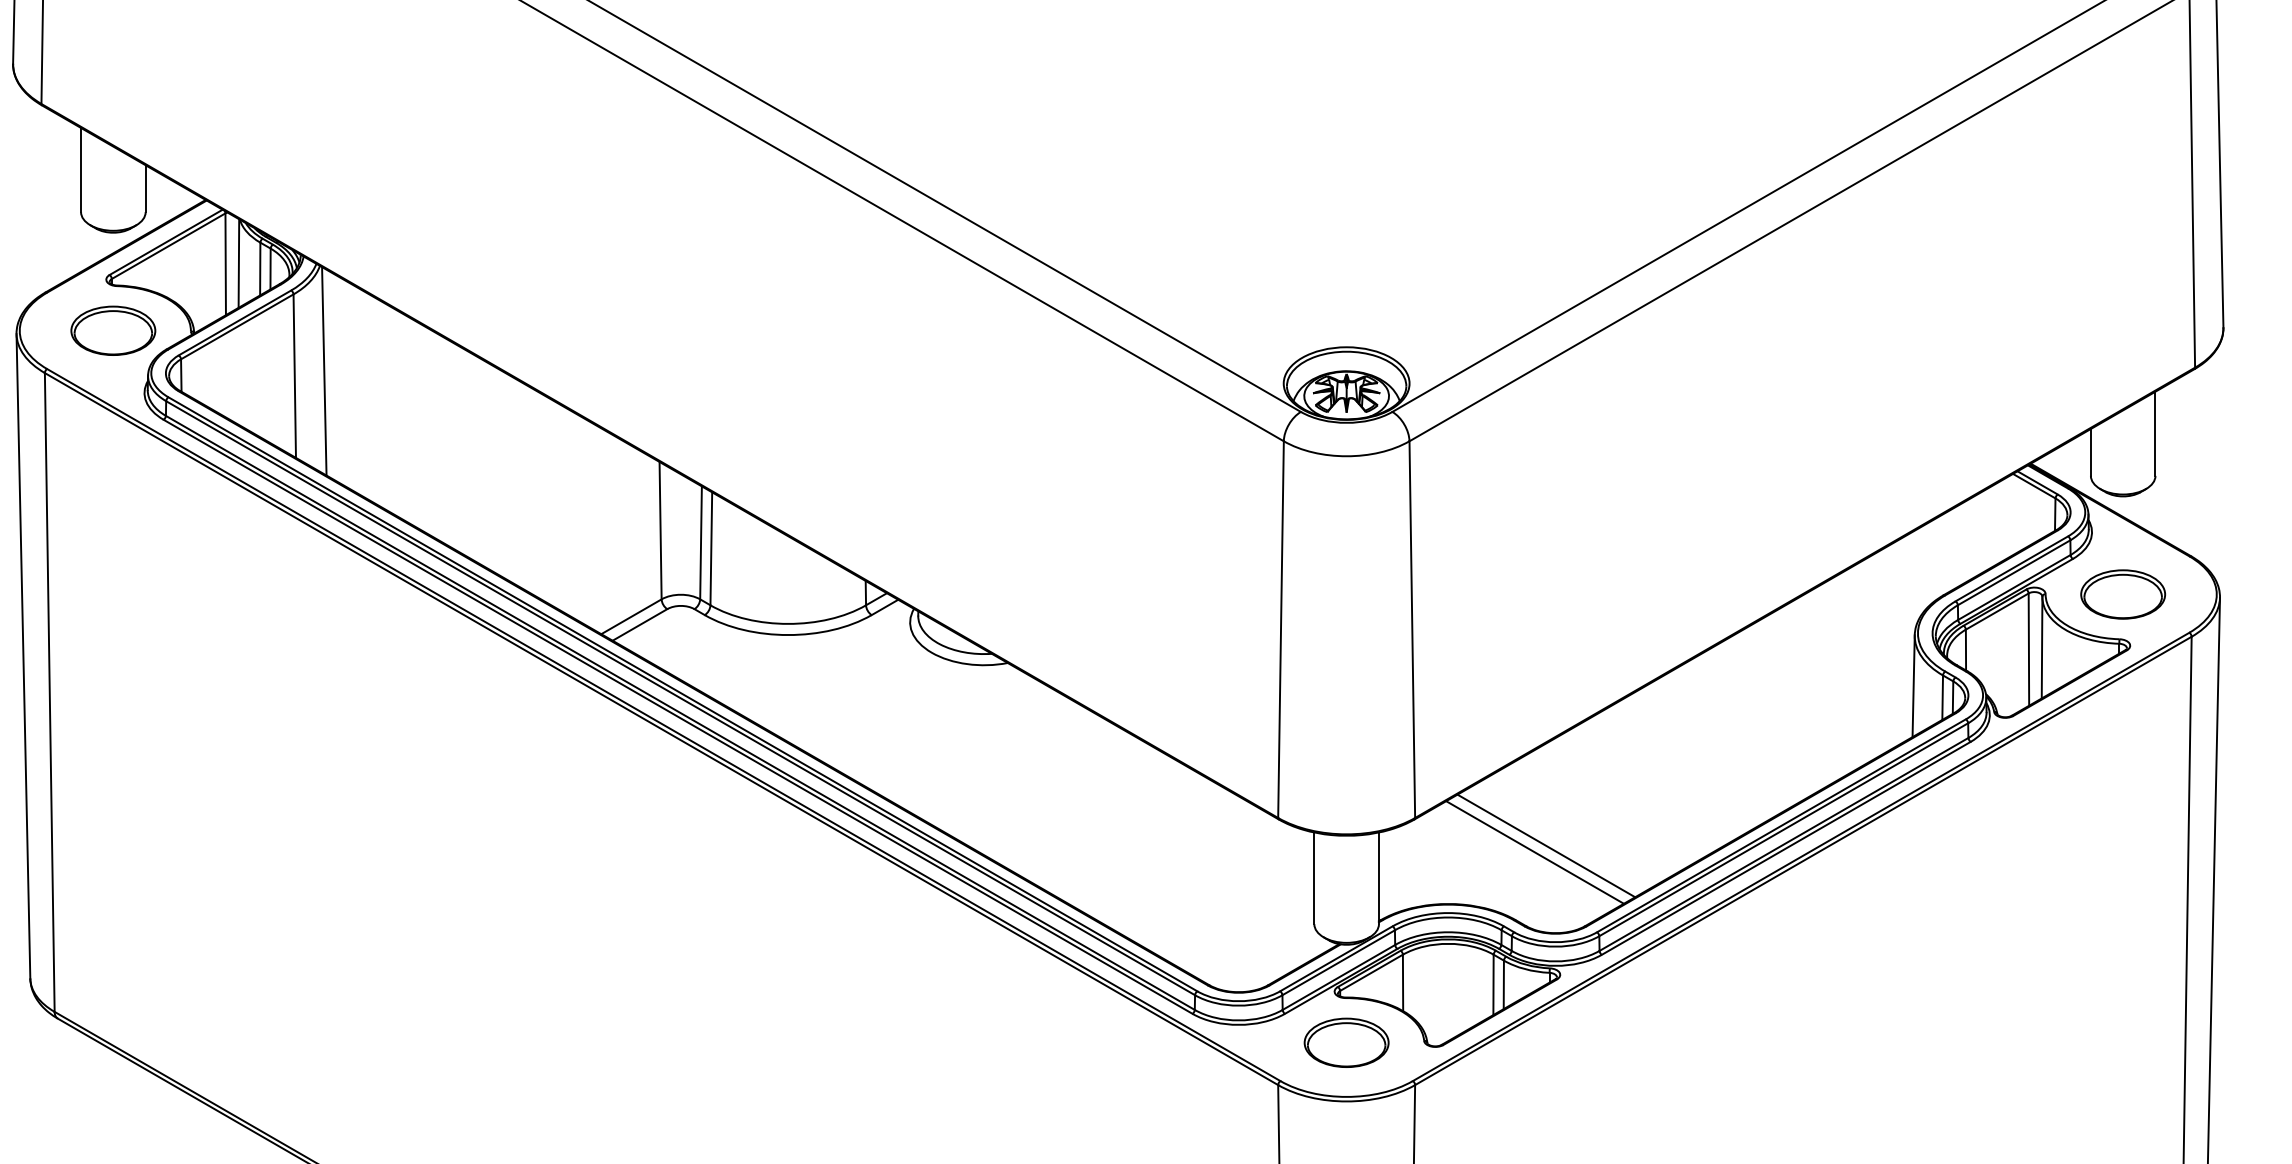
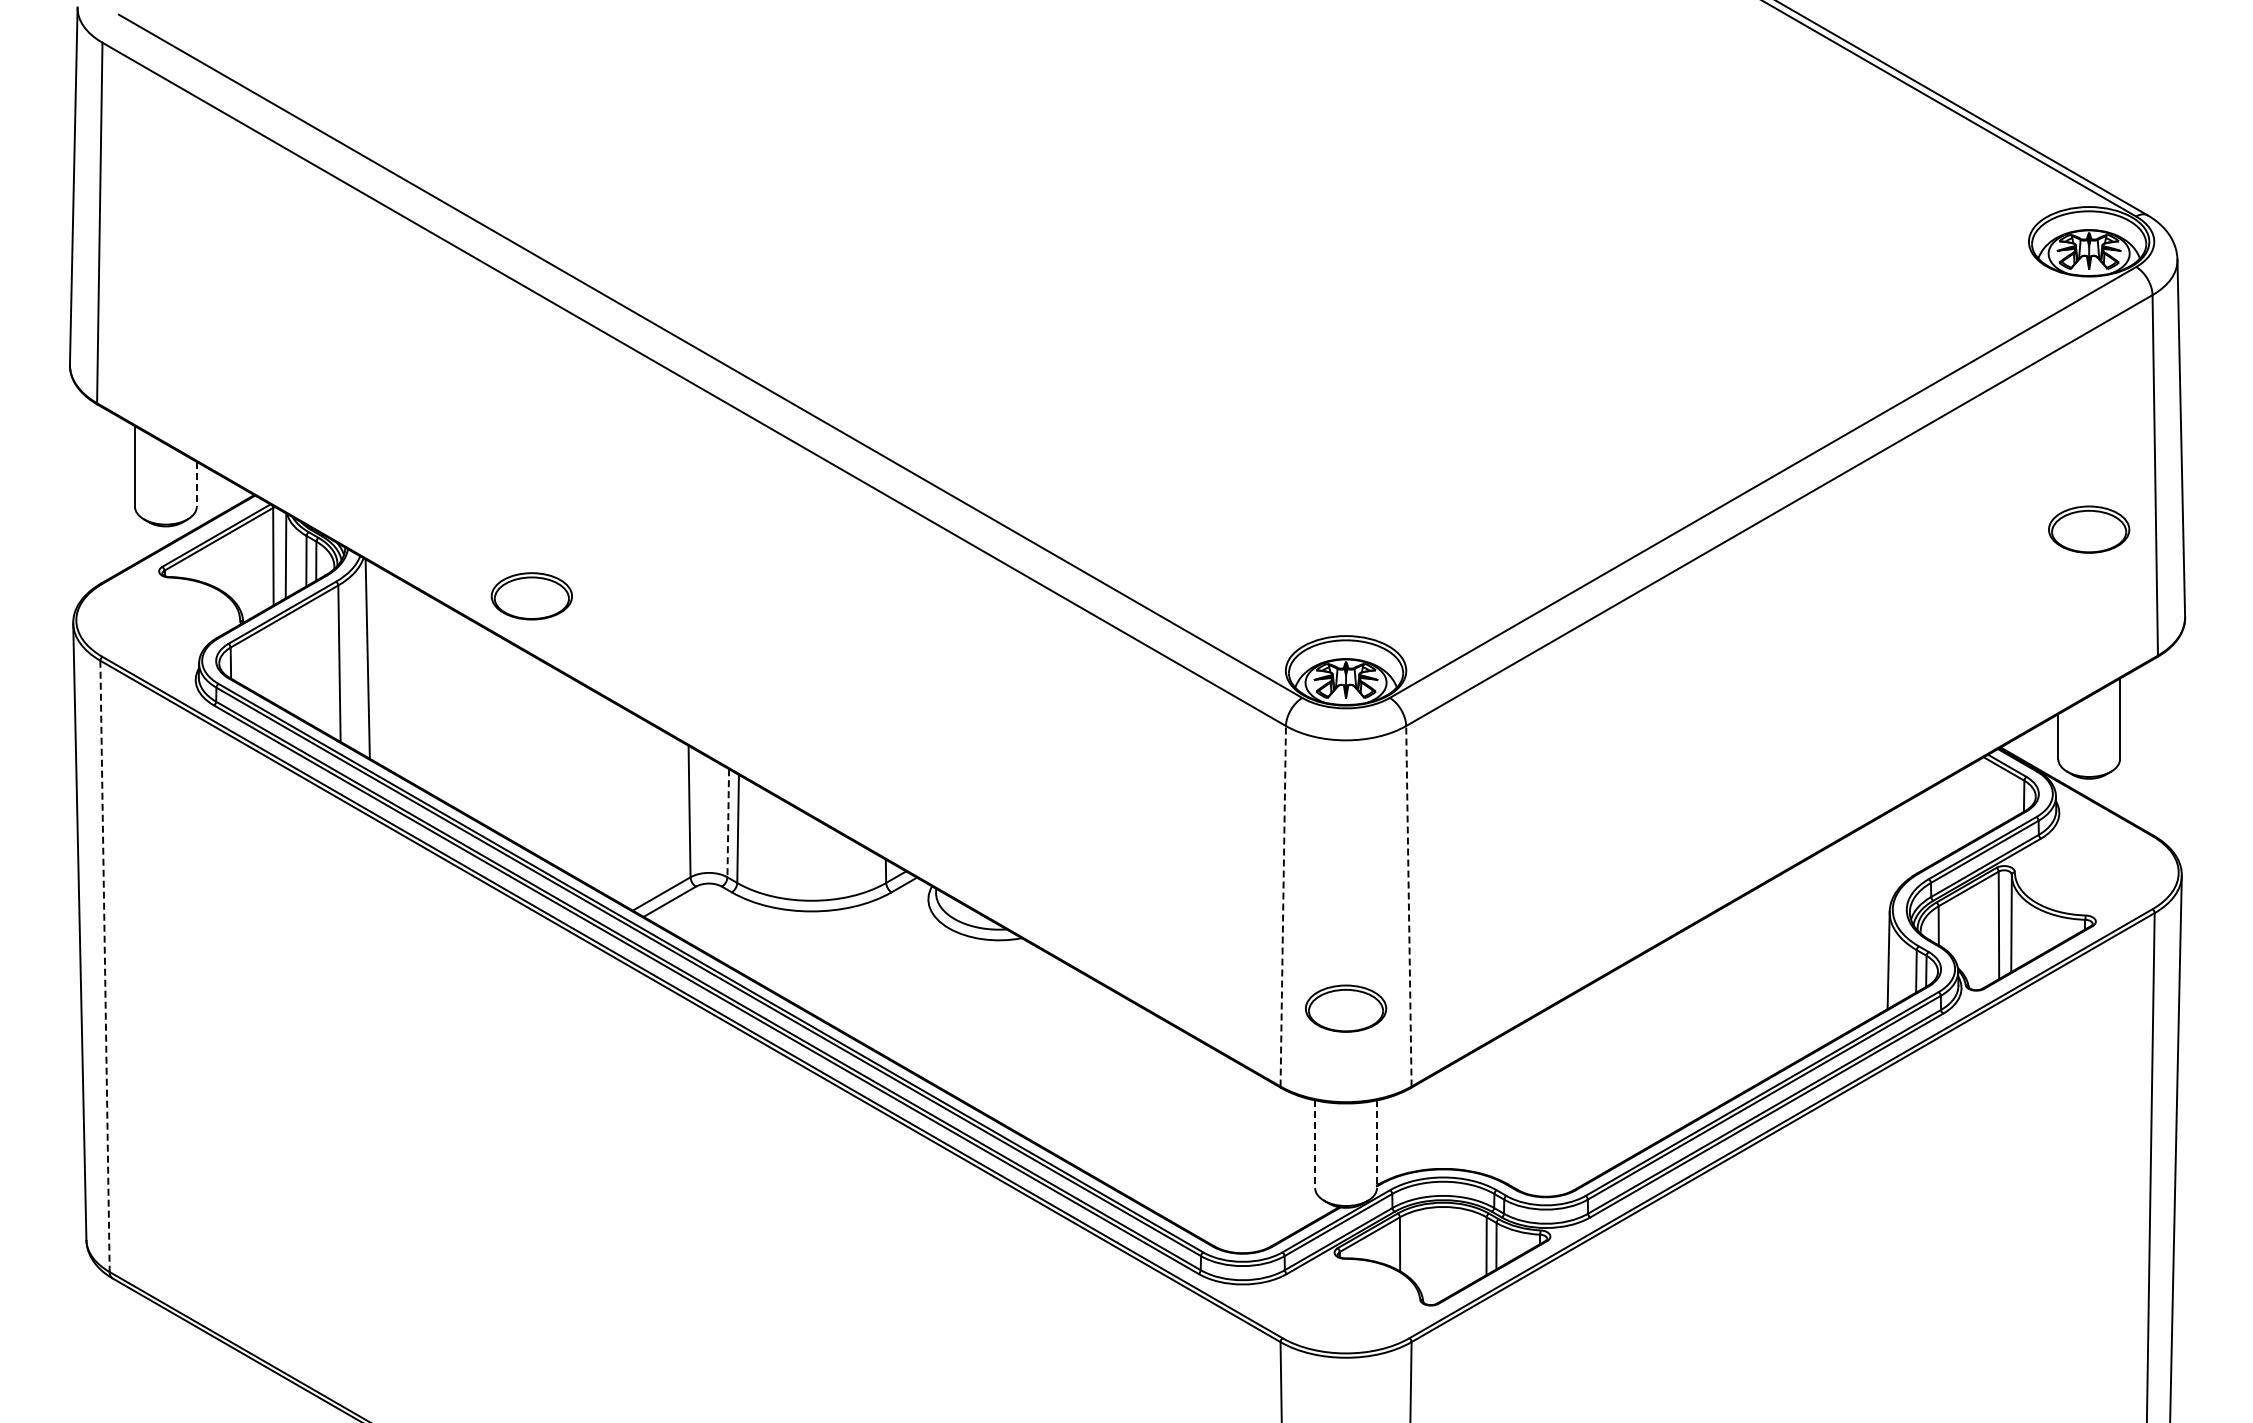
line: (145, 188) -> (196, 484), solid -> dashed
part: (112, 331) -> (531, 596), moved
line: (701, 543) -> (728, 823), solid -> dashed
part: (2123, 594) -> (2089, 529), moved
line: (1281, 628) -> (1283, 905), solid -> dashed
line: (1411, 628) -> (1408, 905), solid -> dashed
line: (50, 692) -> (105, 966), solid -> dashed
line: (1546, 846) -> (1537, 1113), removed
line: (1535, 852) -> (1526, 1119), removed
line: (1314, 878) -> (1315, 1144), solid -> dashed
line: (1378, 878) -> (1376, 1144), solid -> dashed
part: (1347, 1042) -> (1346, 1008), moved

